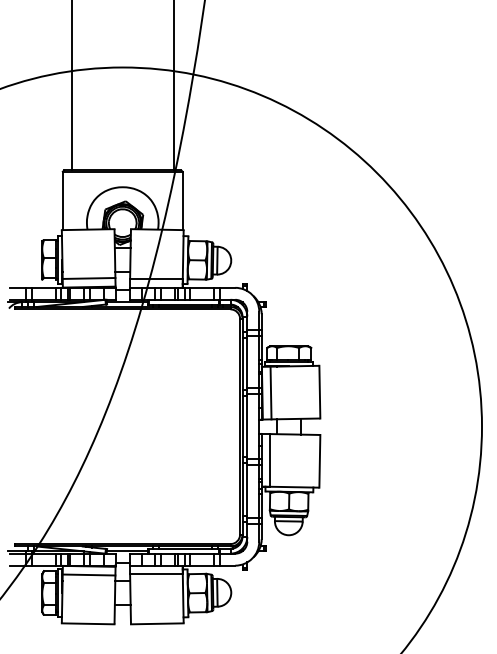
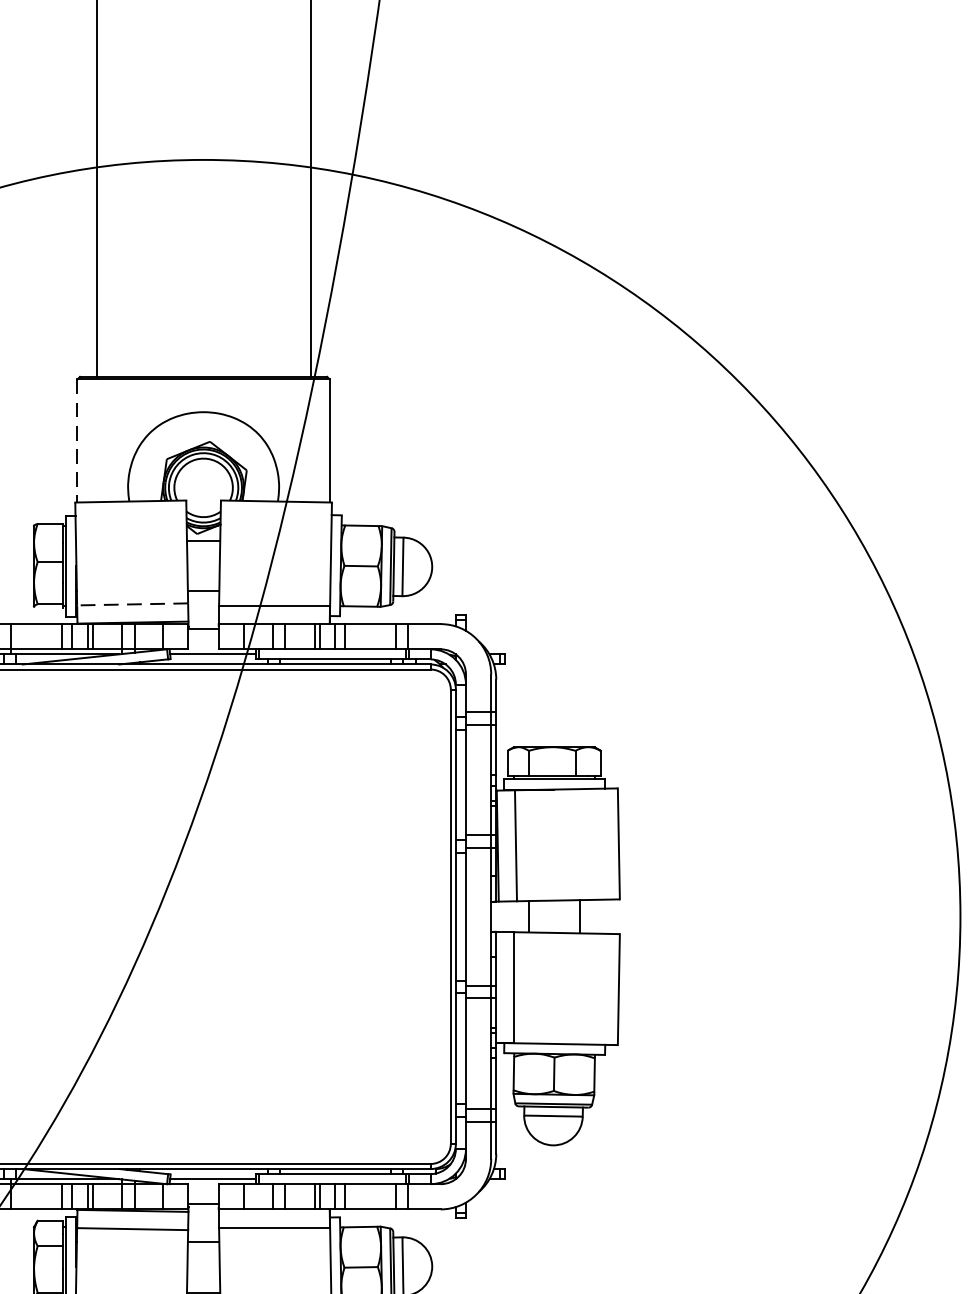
line: (62, 201) -> (76, 442), solid -> dashed
line: (88, 278) -> (131, 604), solid -> dashed

